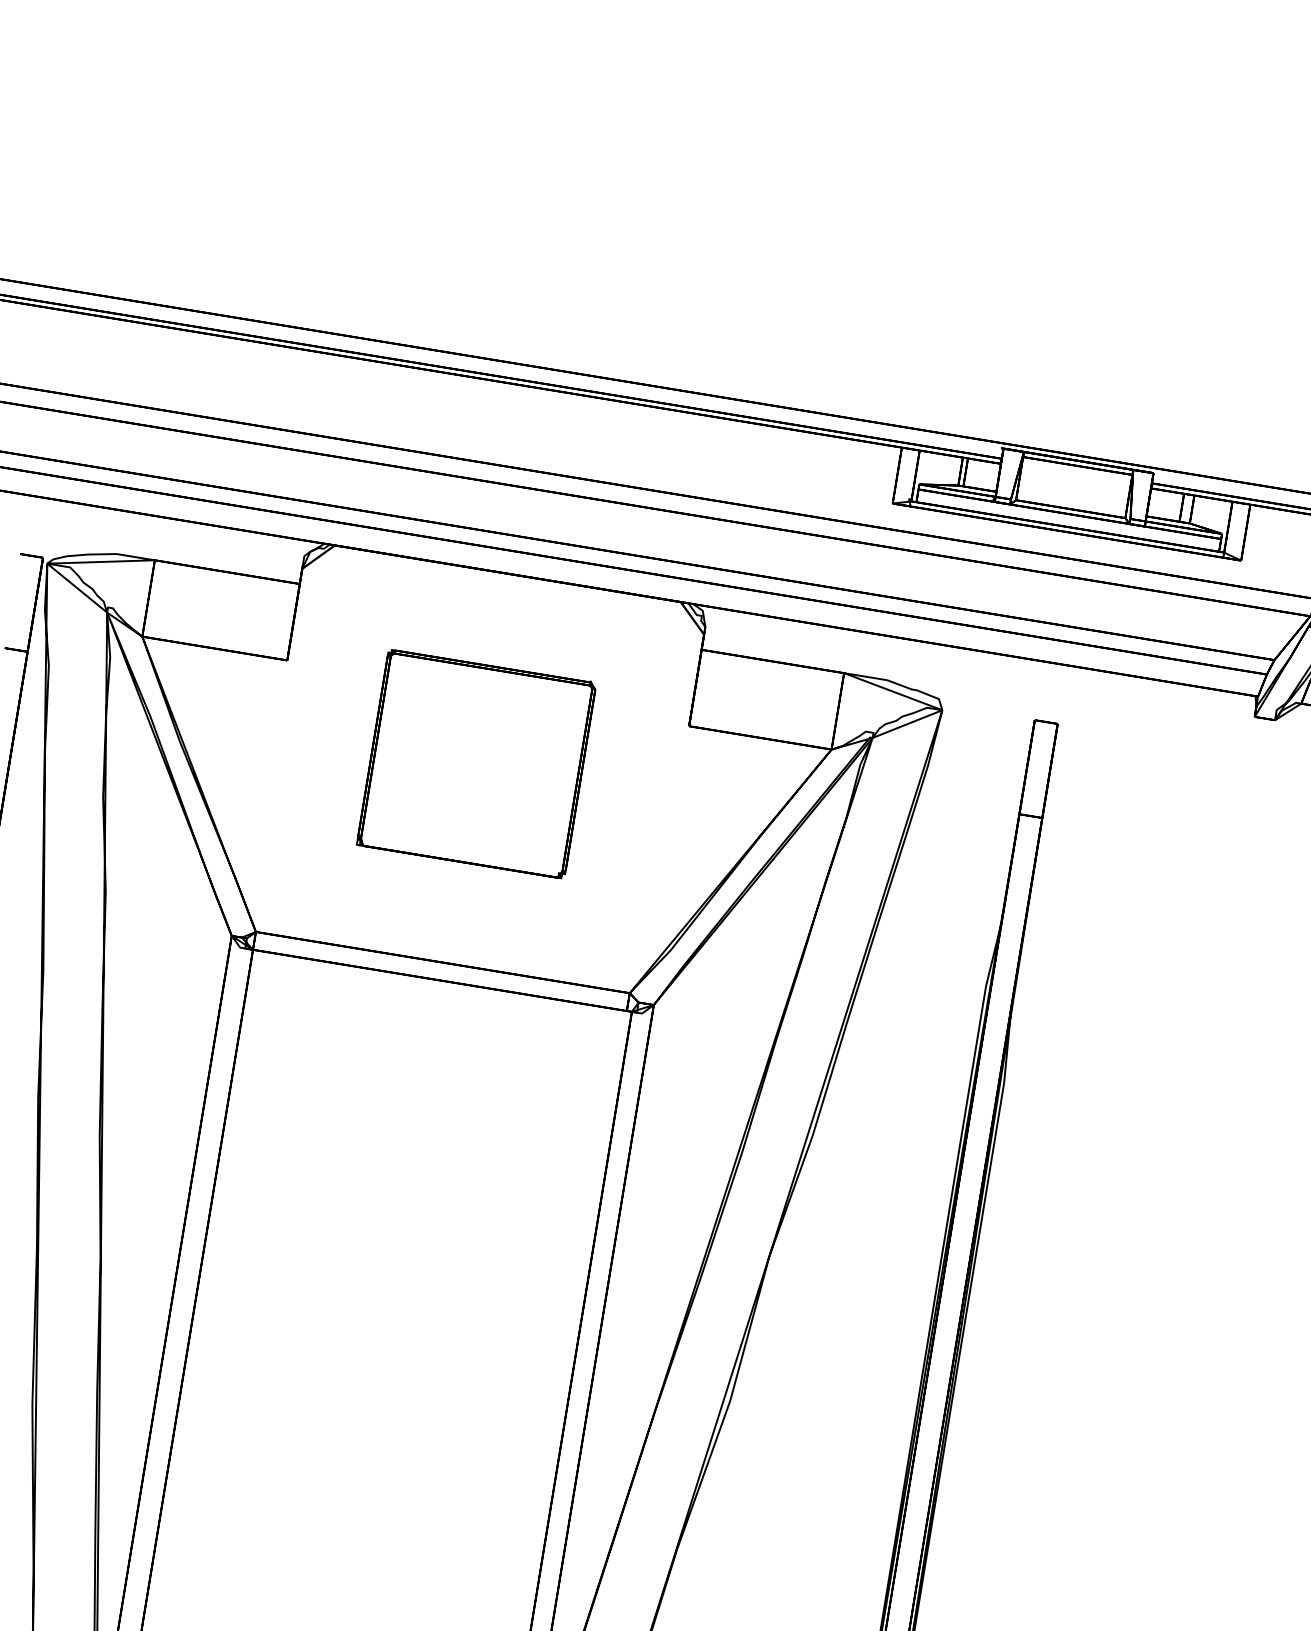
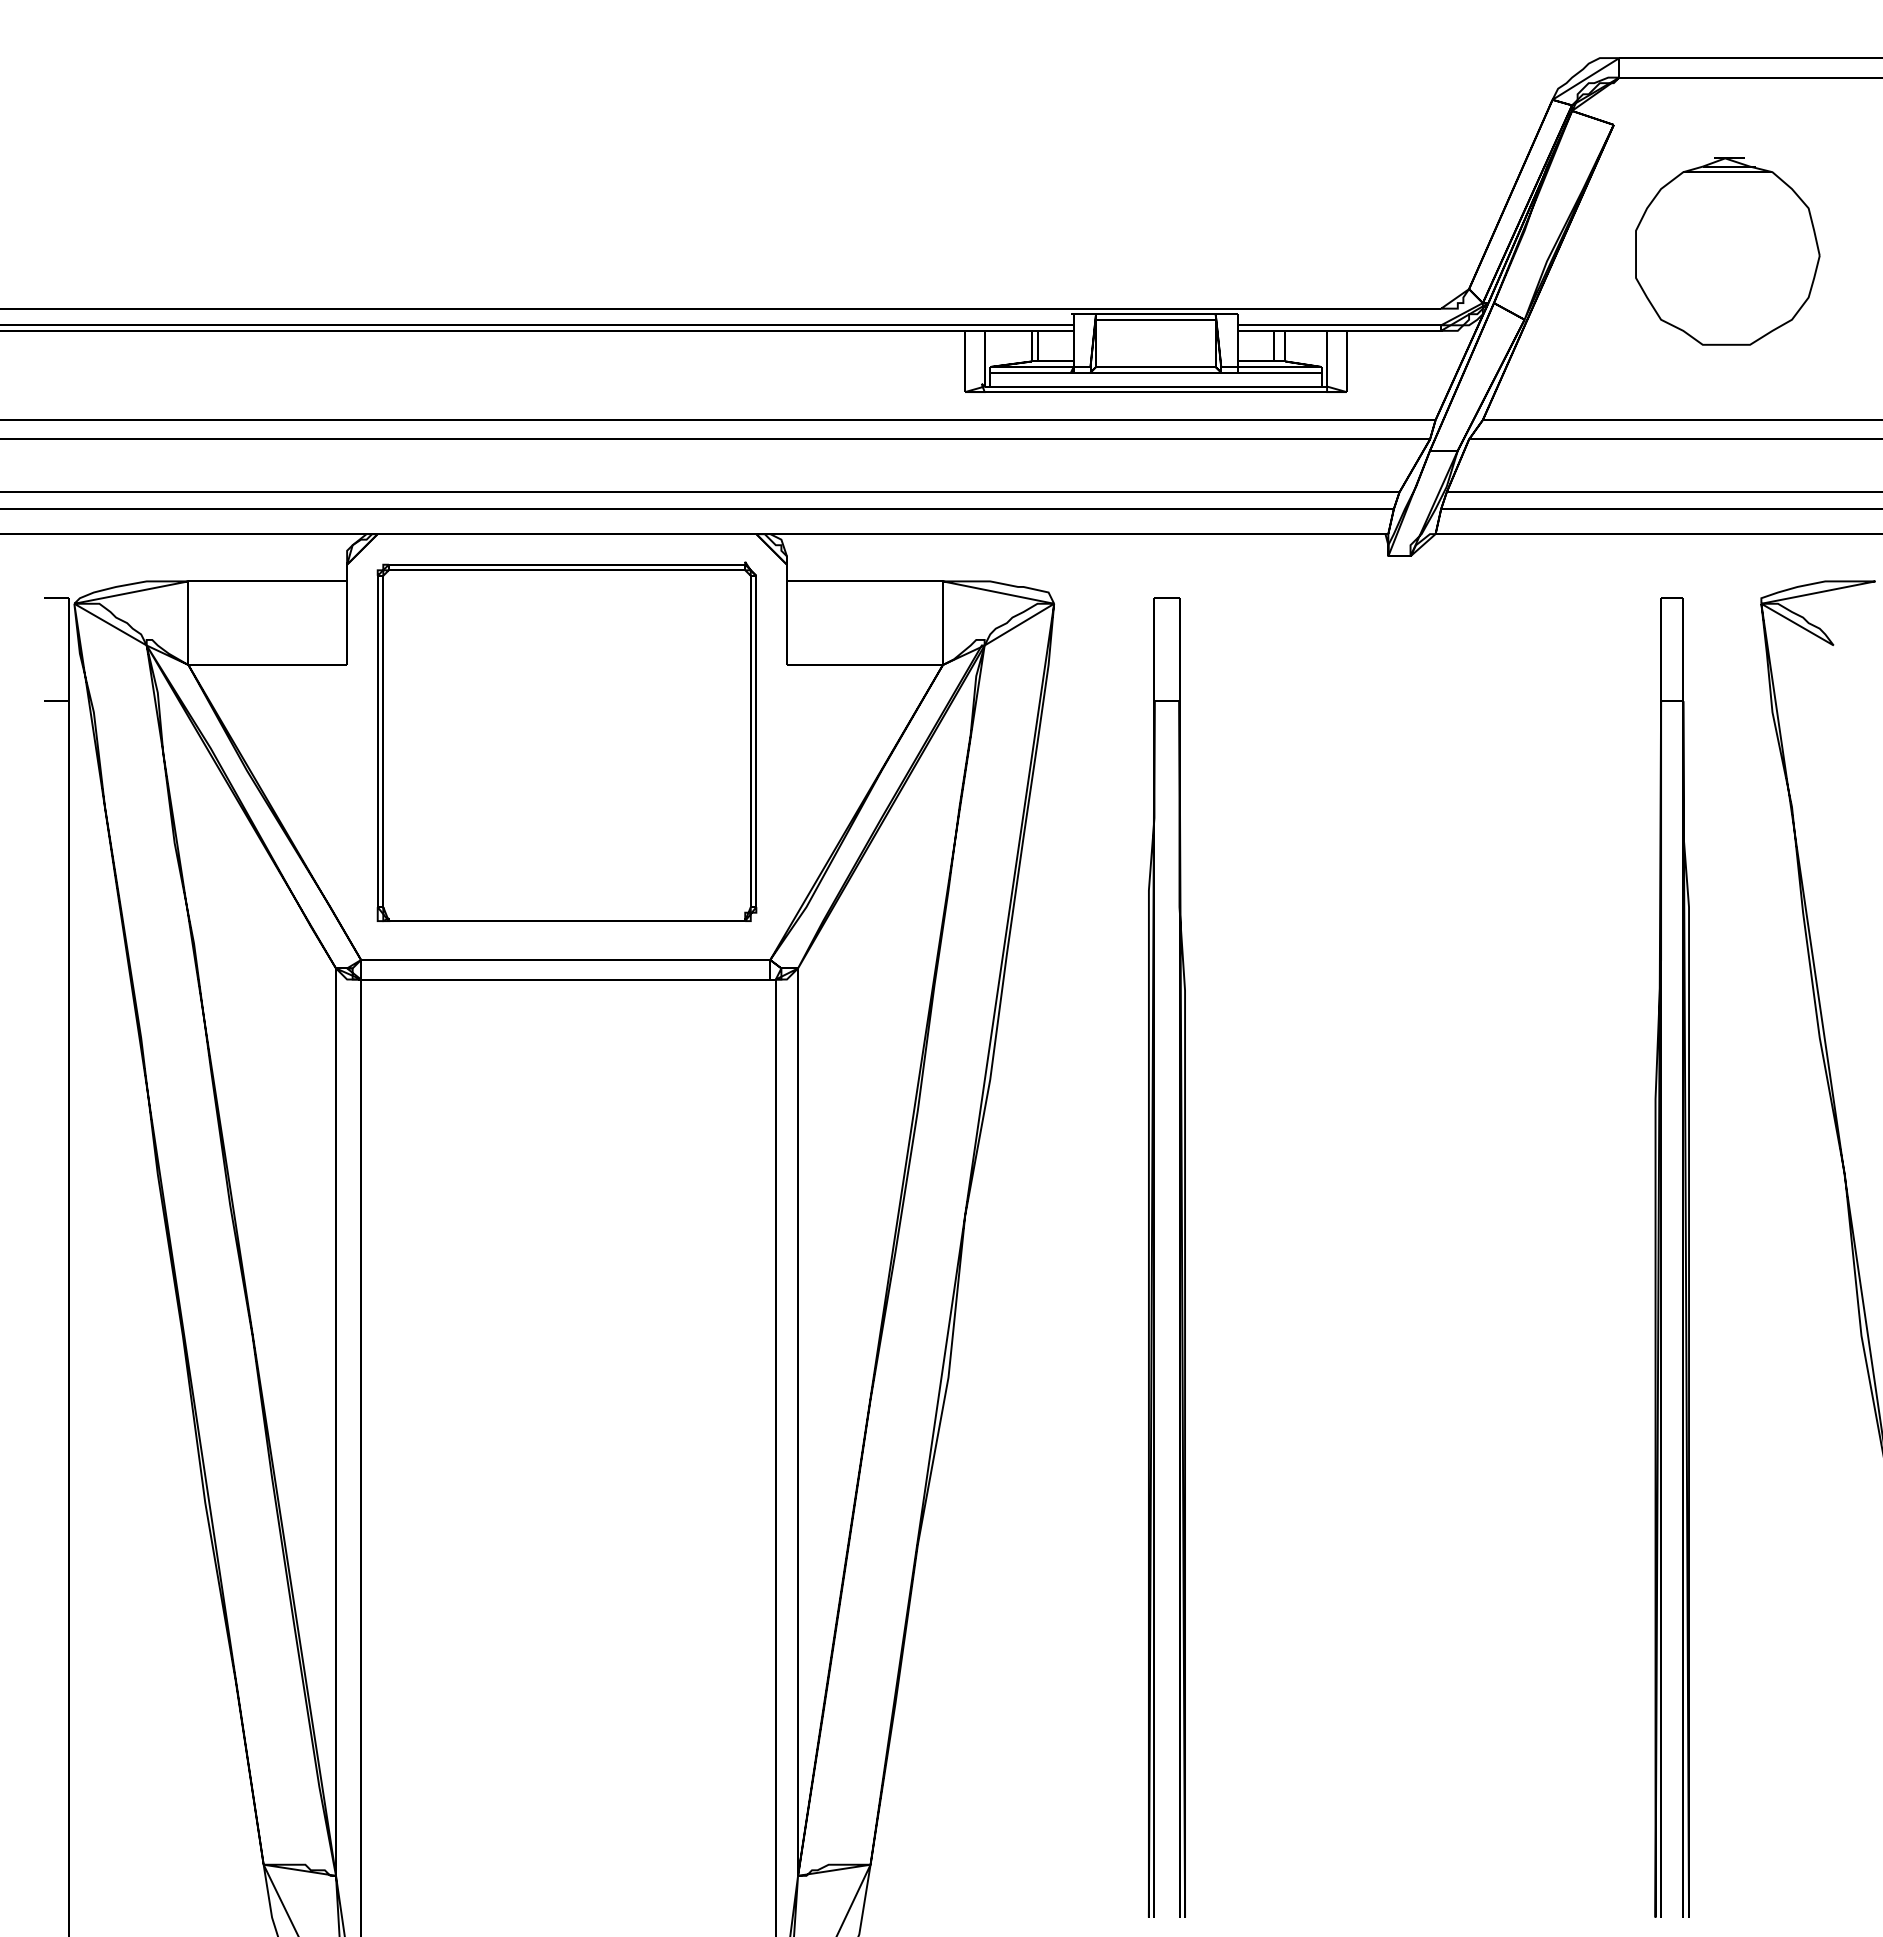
part: (476, 763) -> (566, 741), size x1.67

